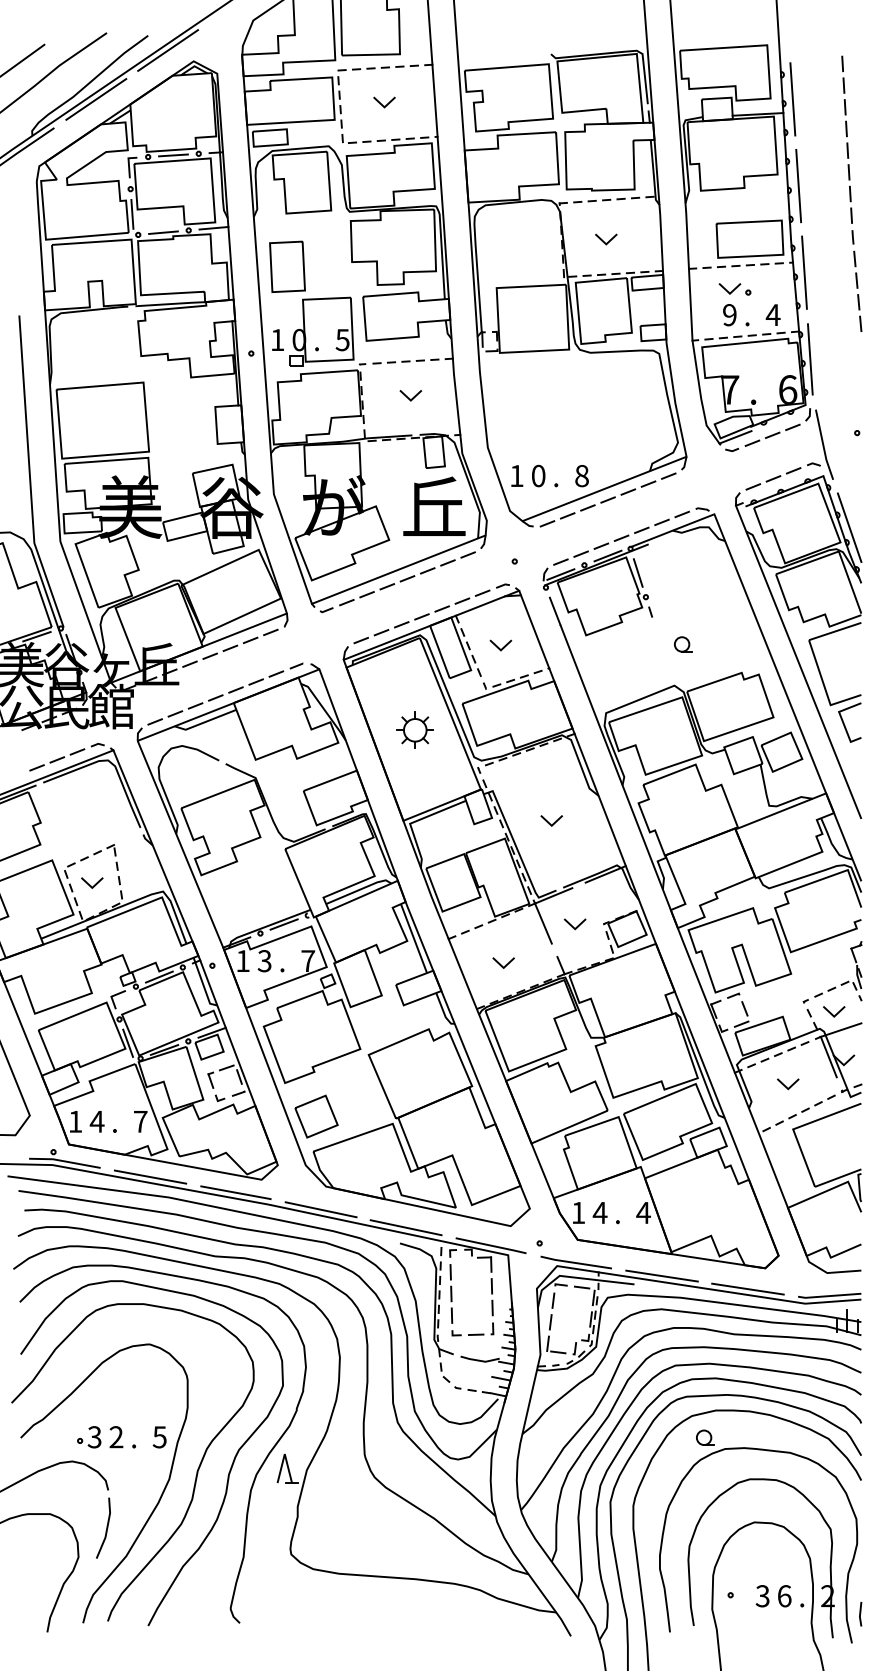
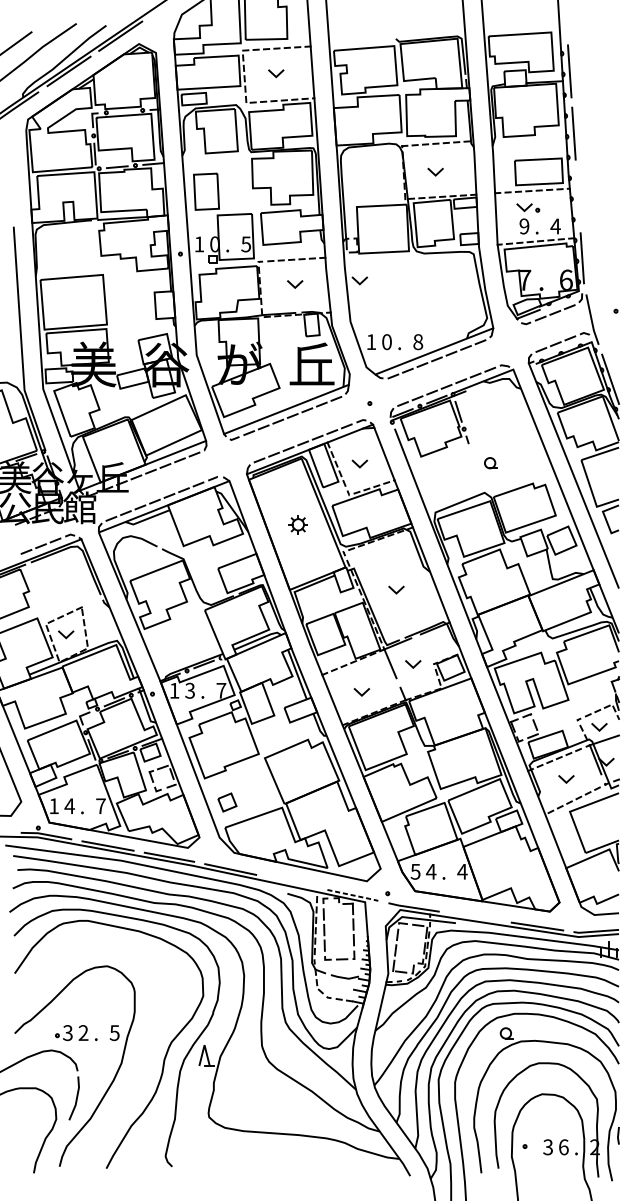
line: (173, 155) -> (124, 111), removed
part: (851, 193) -> (611, 139), removed
line: (804, 272) -> (578, 195), removed
line: (499, 392) -> (358, 282), added
part: (414, 729) -> (297, 524), size x0.7
part: (316, 1116) -> (227, 802), size x0.6
text: (578, 1213) -> (415, 872), 1 -> 5
line: (405, 1227) -> (291, 882), removed
line: (492, 1245) -> (353, 895), solid -> dashed
line: (661, 1275) -> (475, 916), removed
curve: (195, 1476) -> (140, 1061), removed
line: (860, 1614) -> (618, 1136), moved

